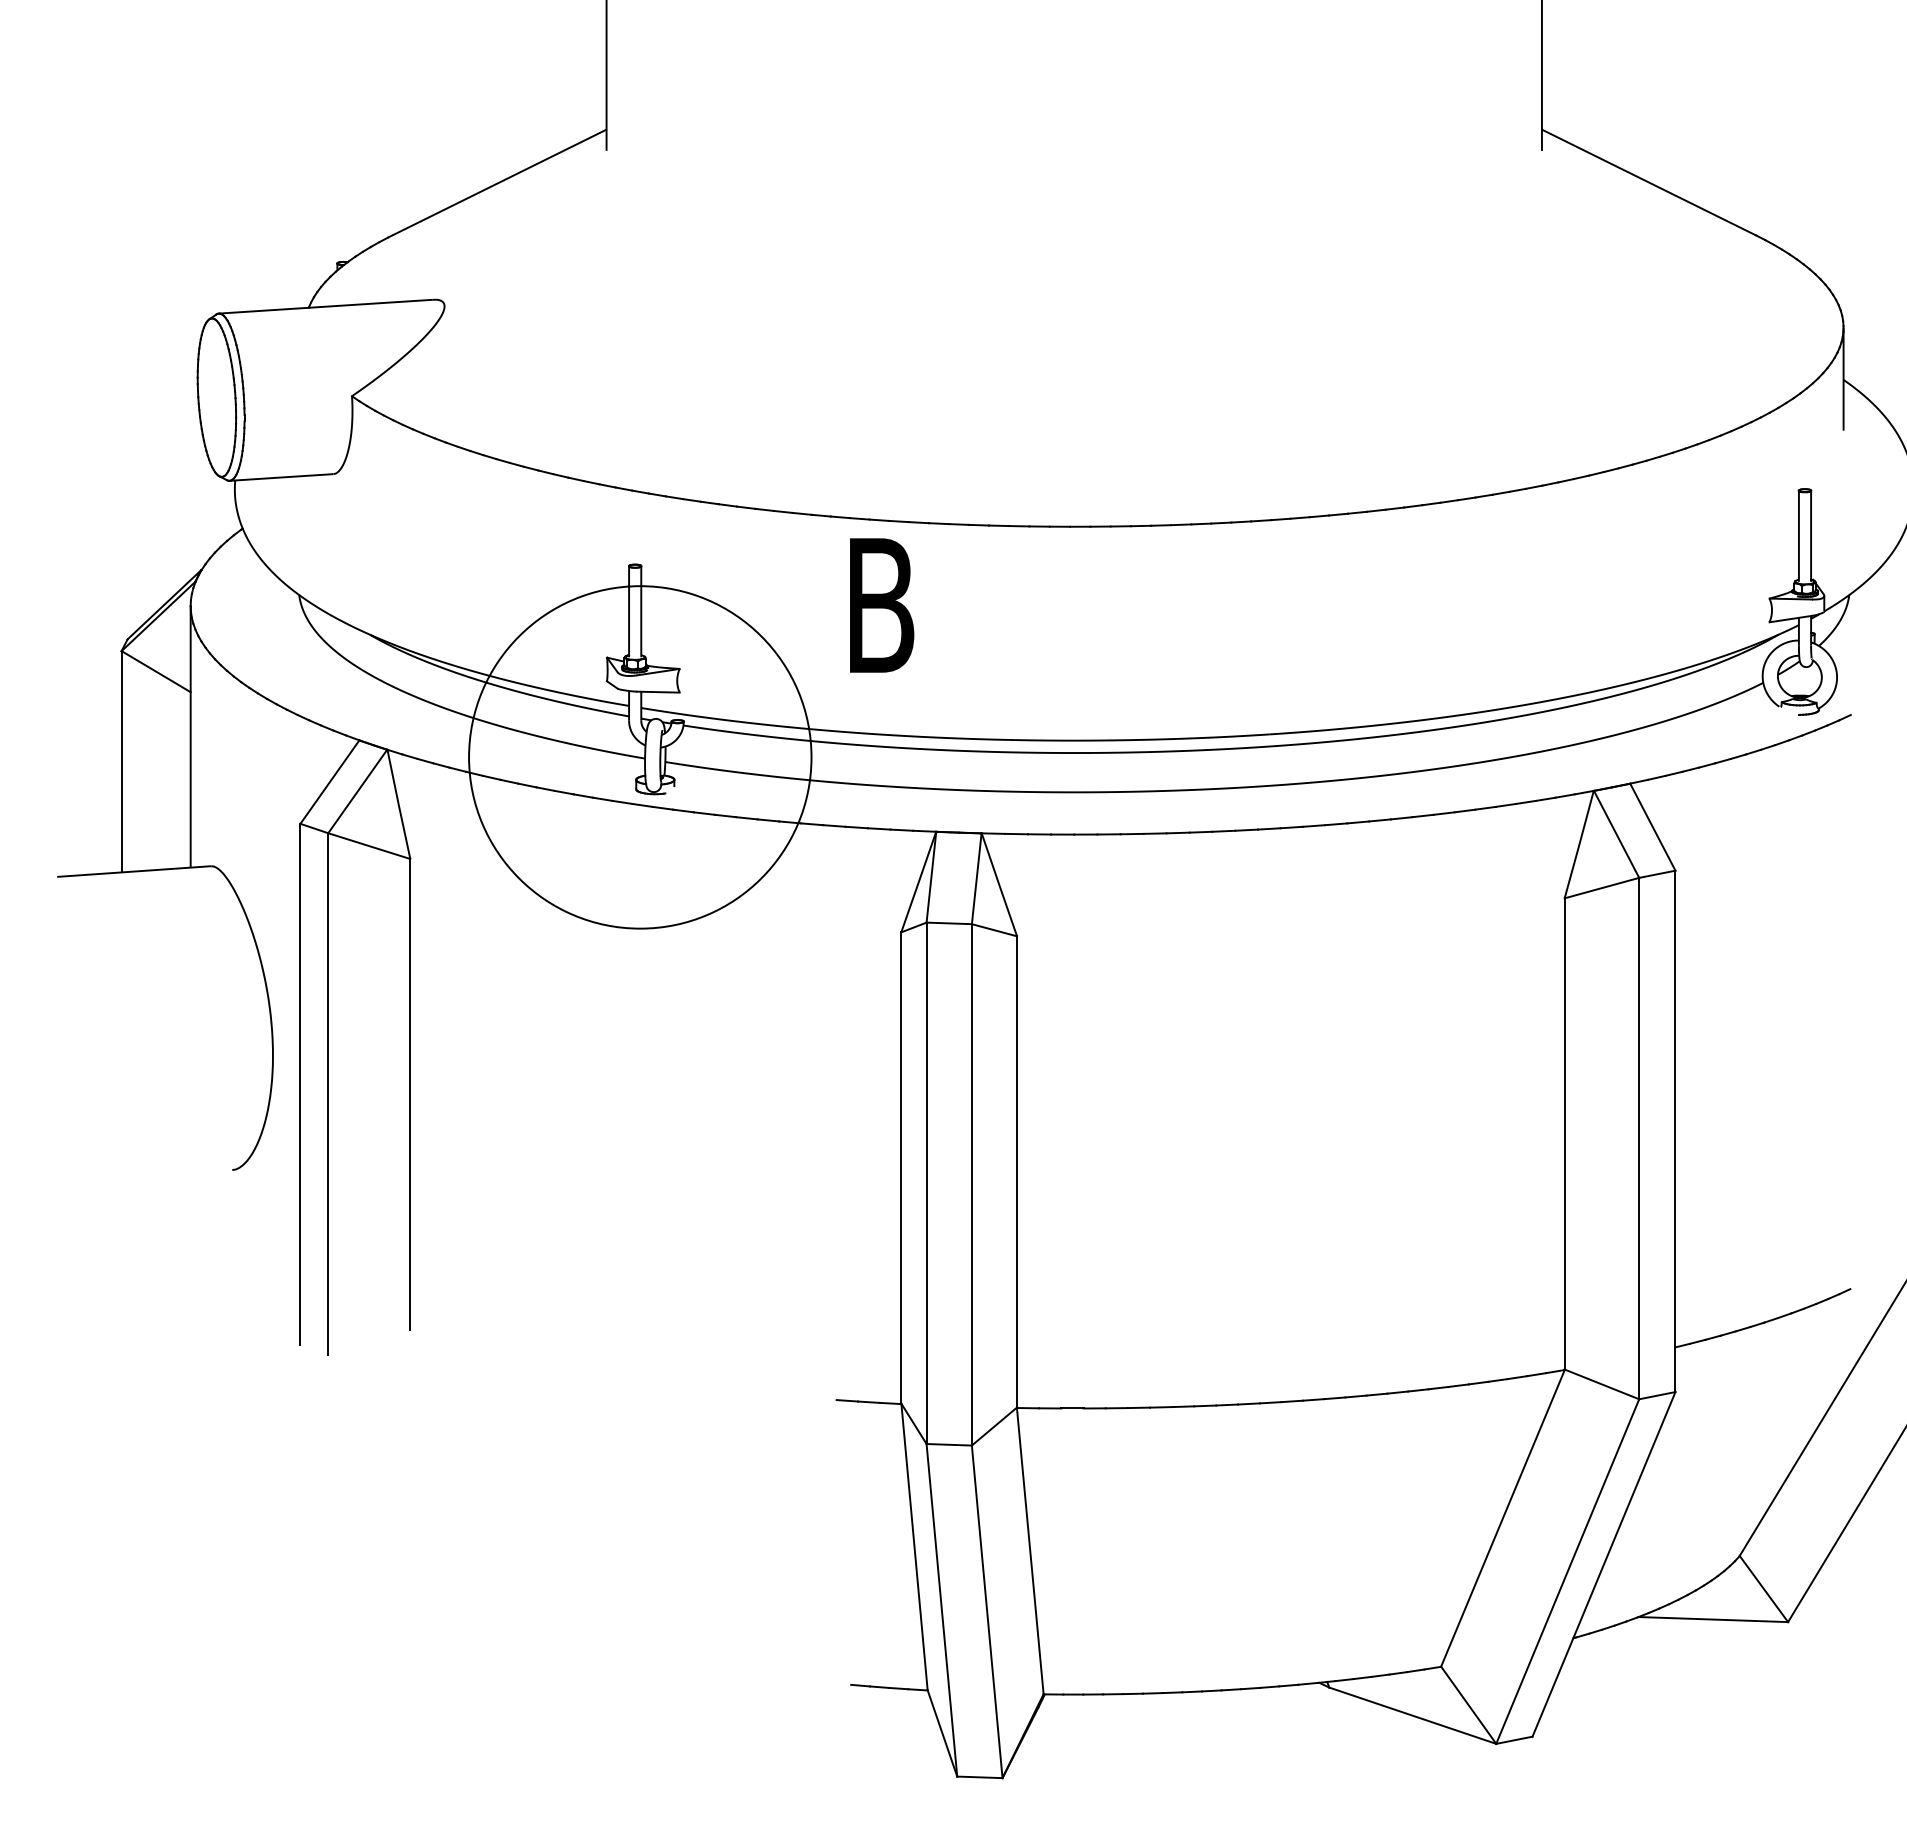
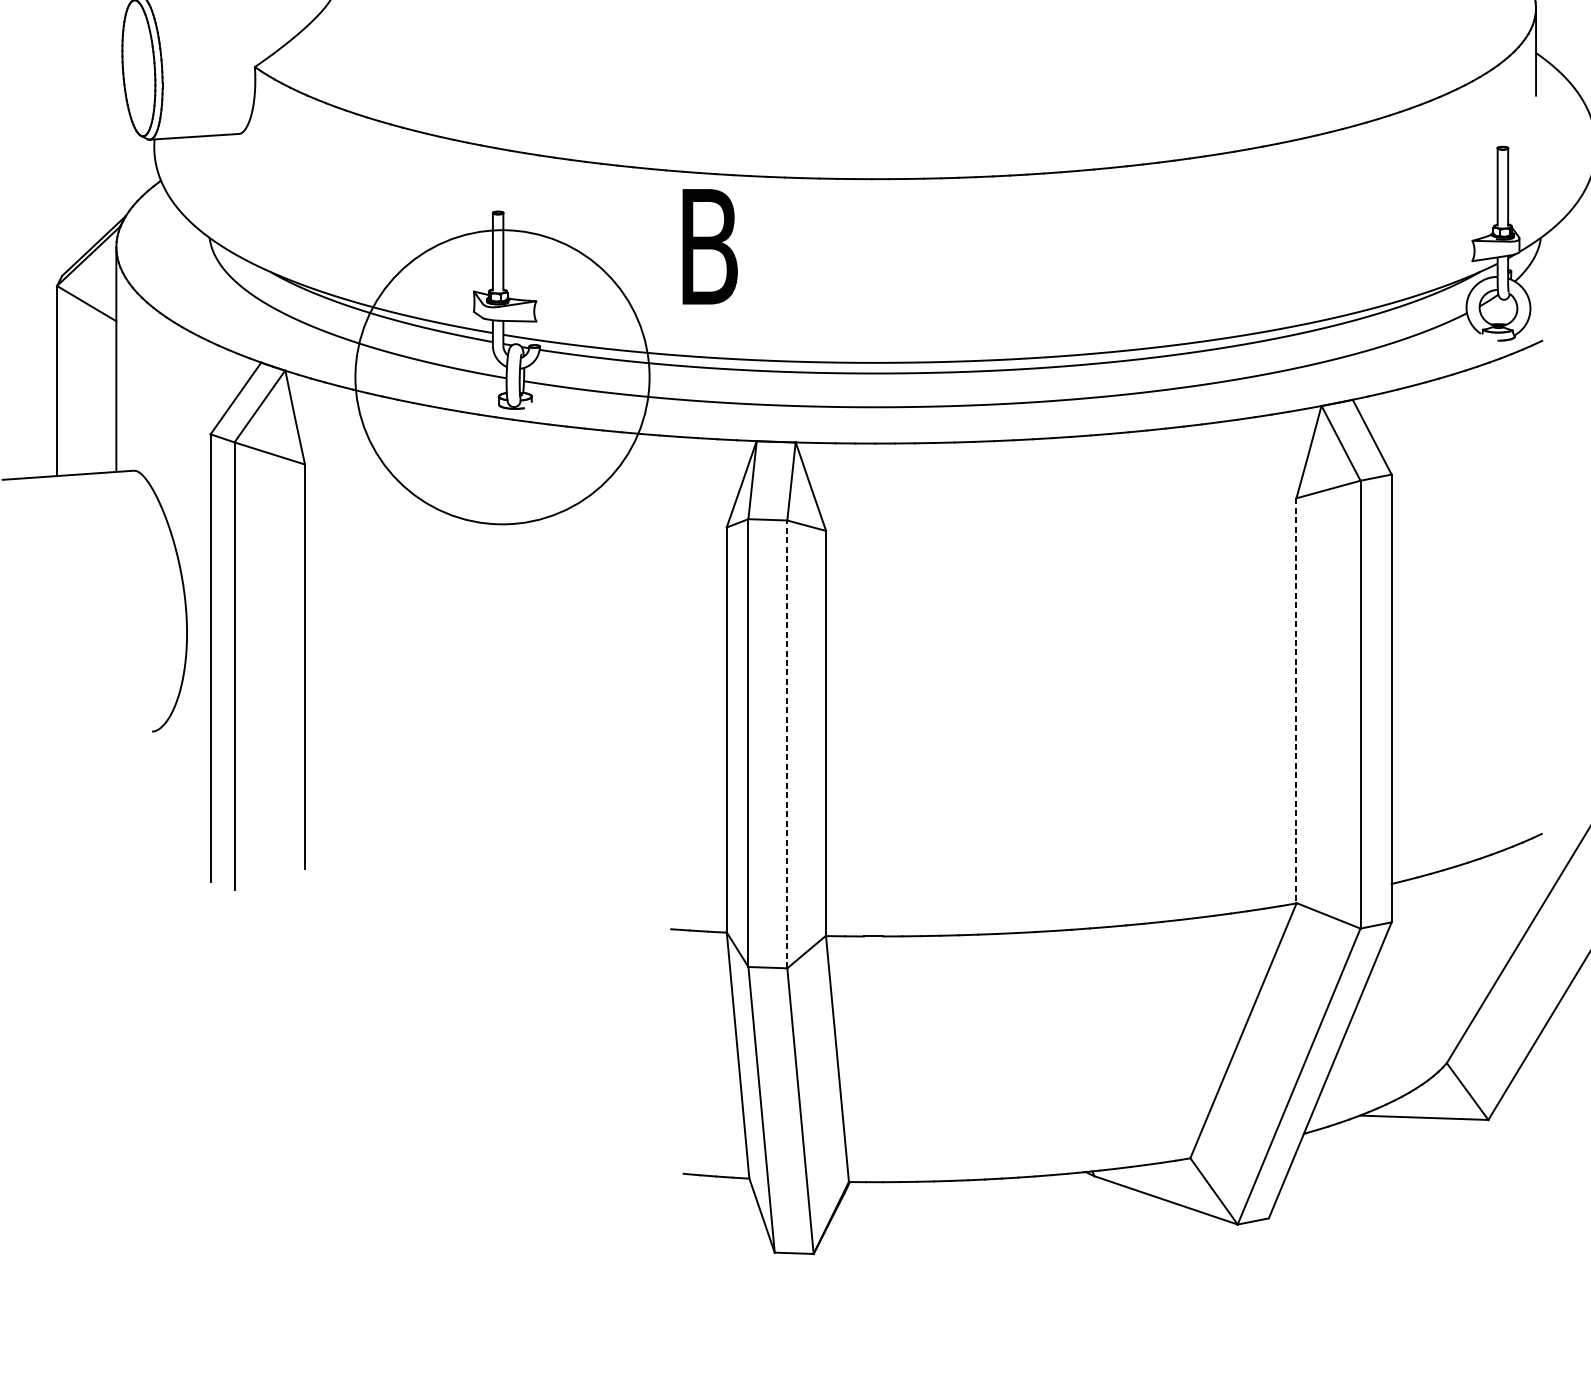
line: (1564, 1133) -> (1296, 700), solid -> dashed
line: (971, 1184) -> (787, 744), solid -> dashed

